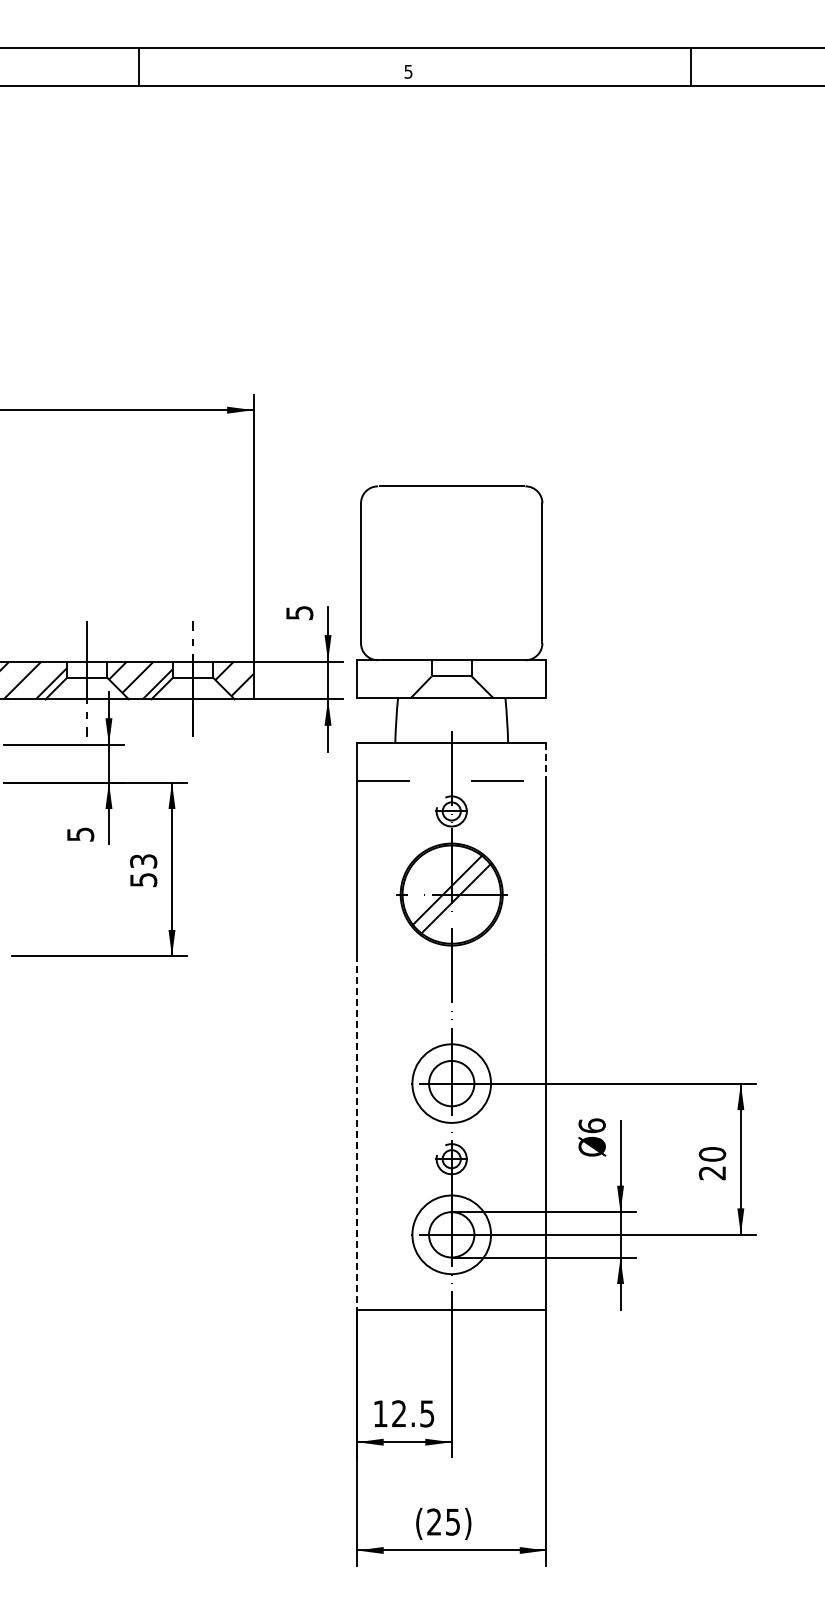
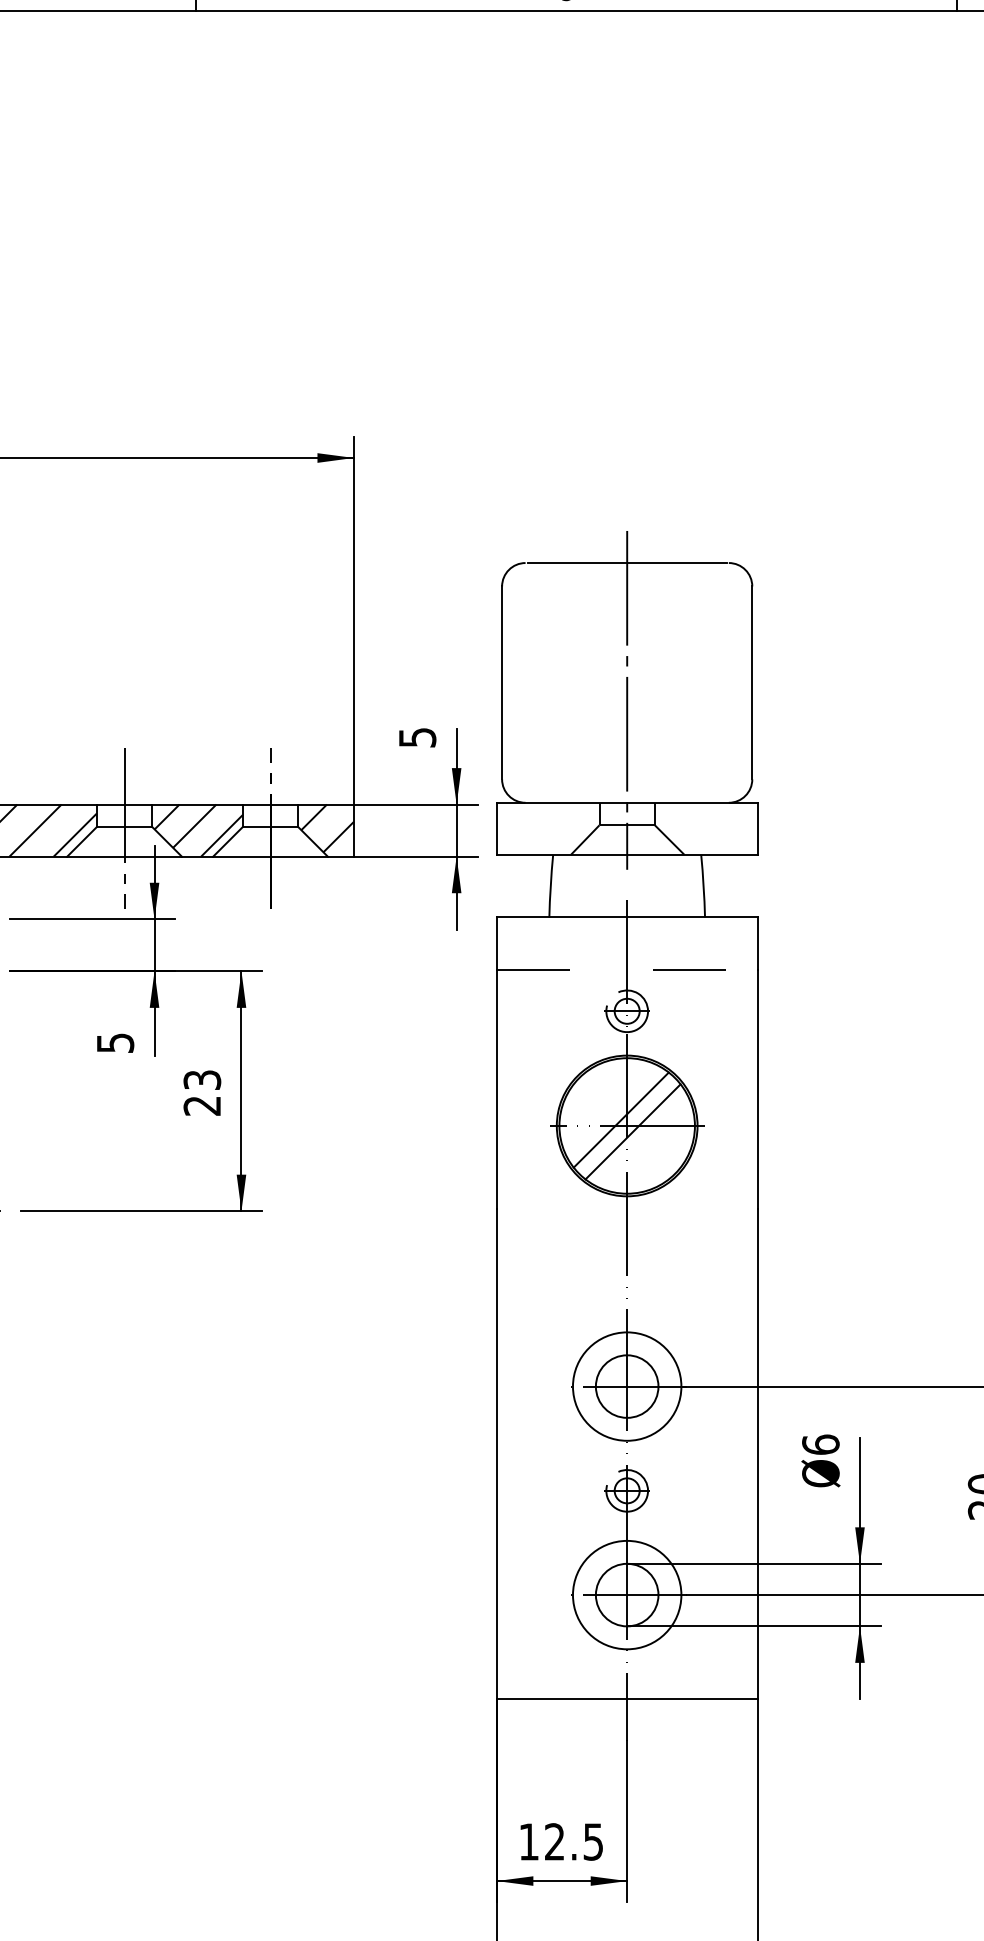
line: (451, 585) -> (626, 699), added
line: (546, 762) -> (757, 943), dashed -> solid
text: (143, 880) -> (202, 1106), 53 -> 23
line: (357, 1132) -> (497, 1453), dashed -> solid

